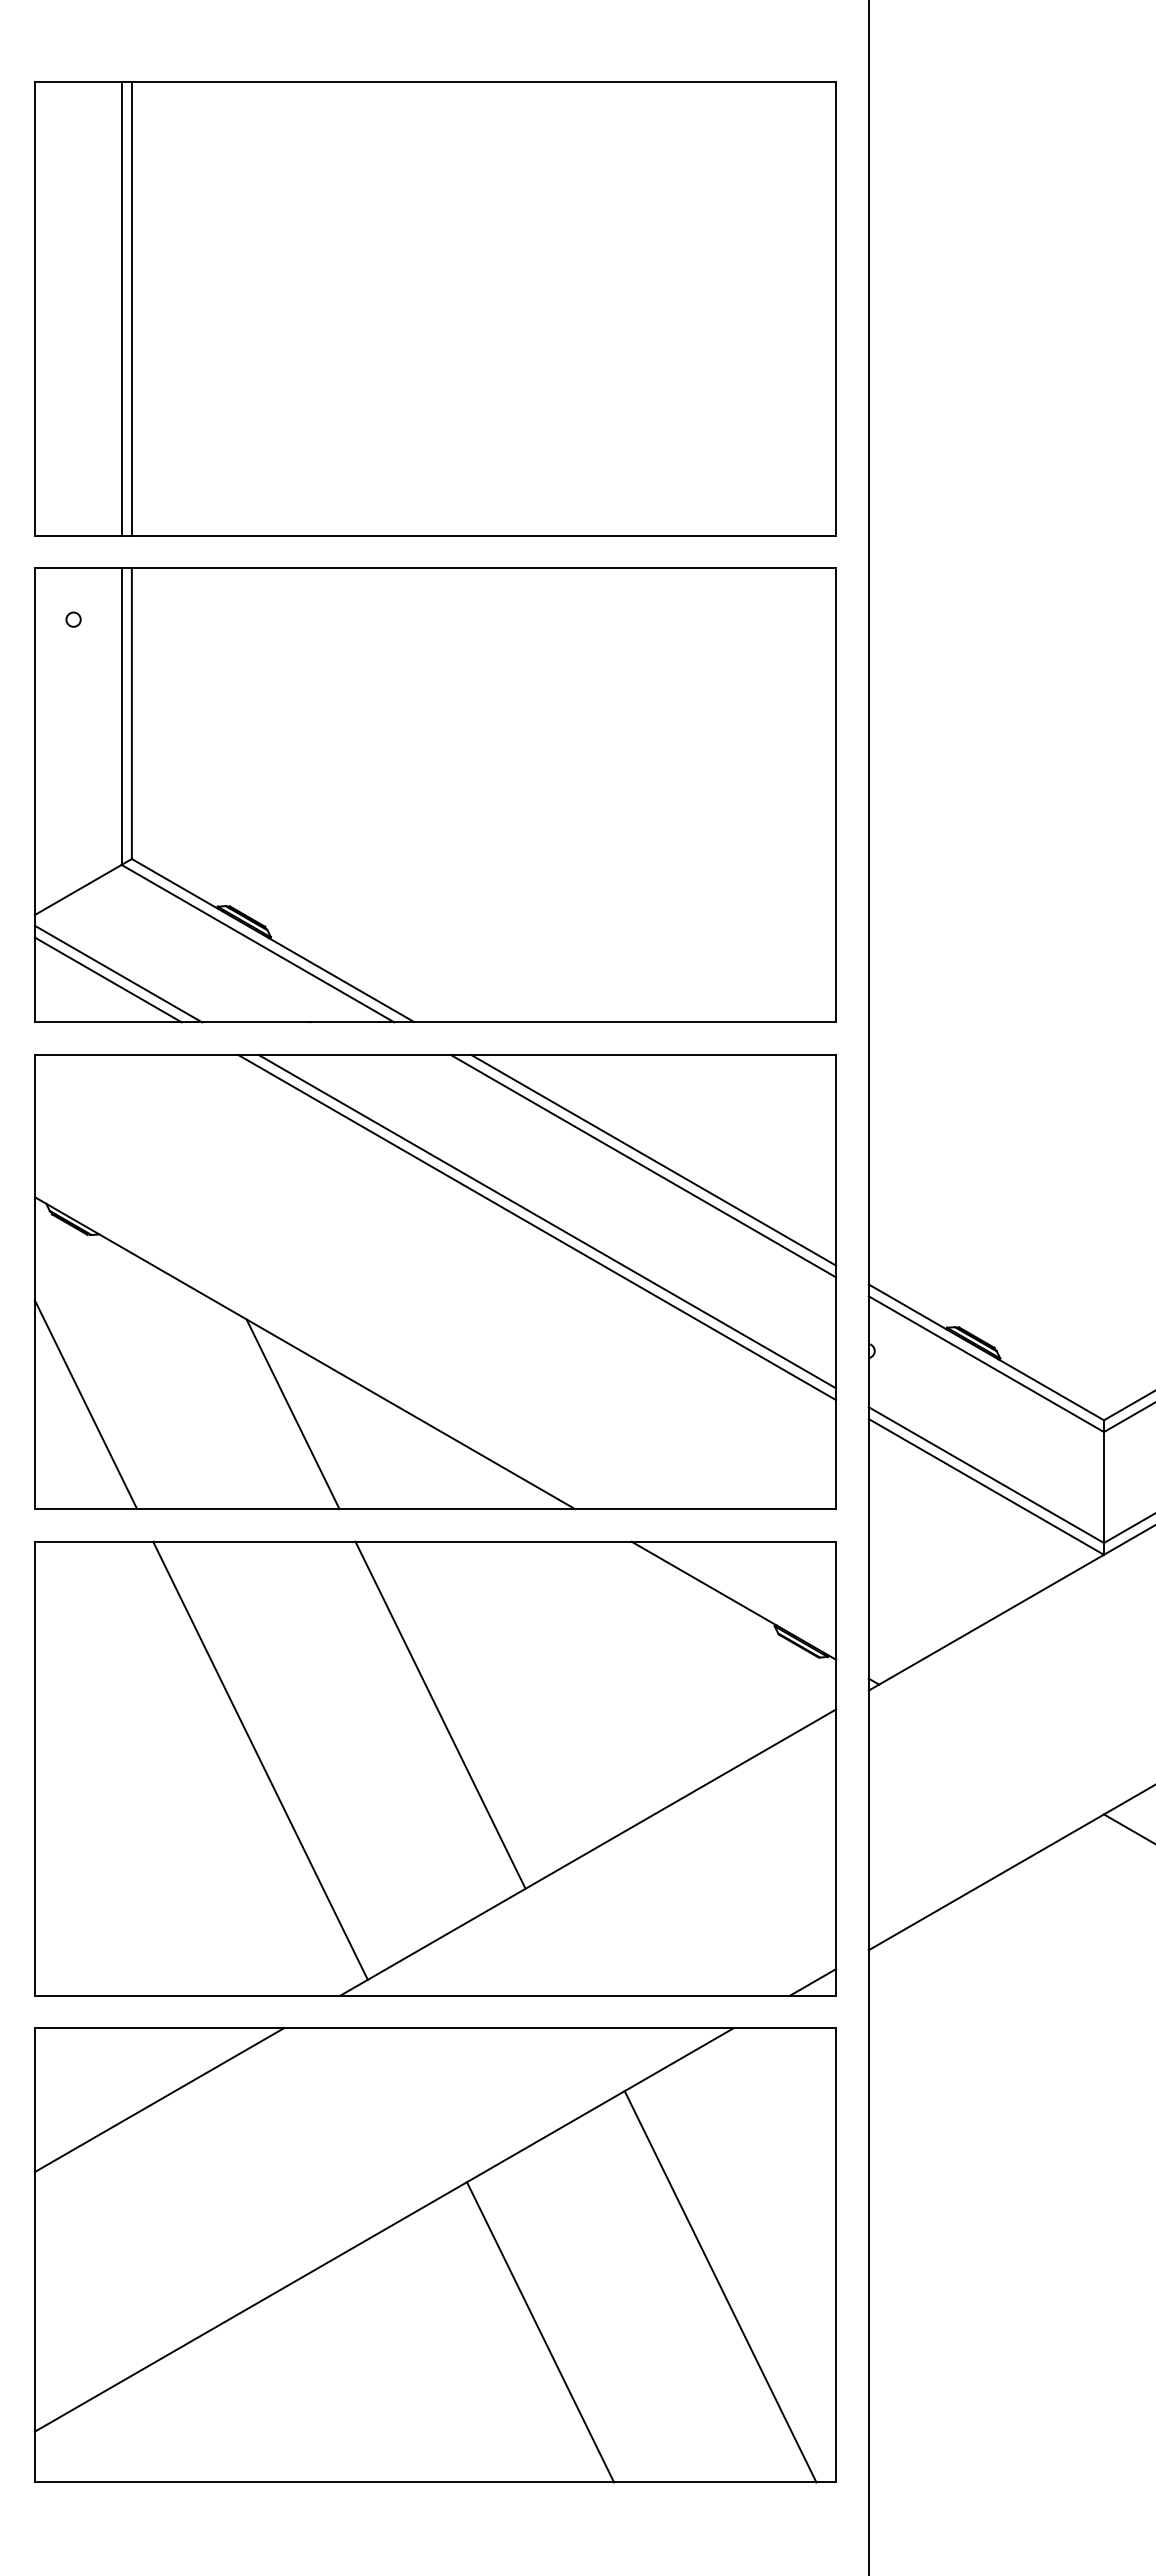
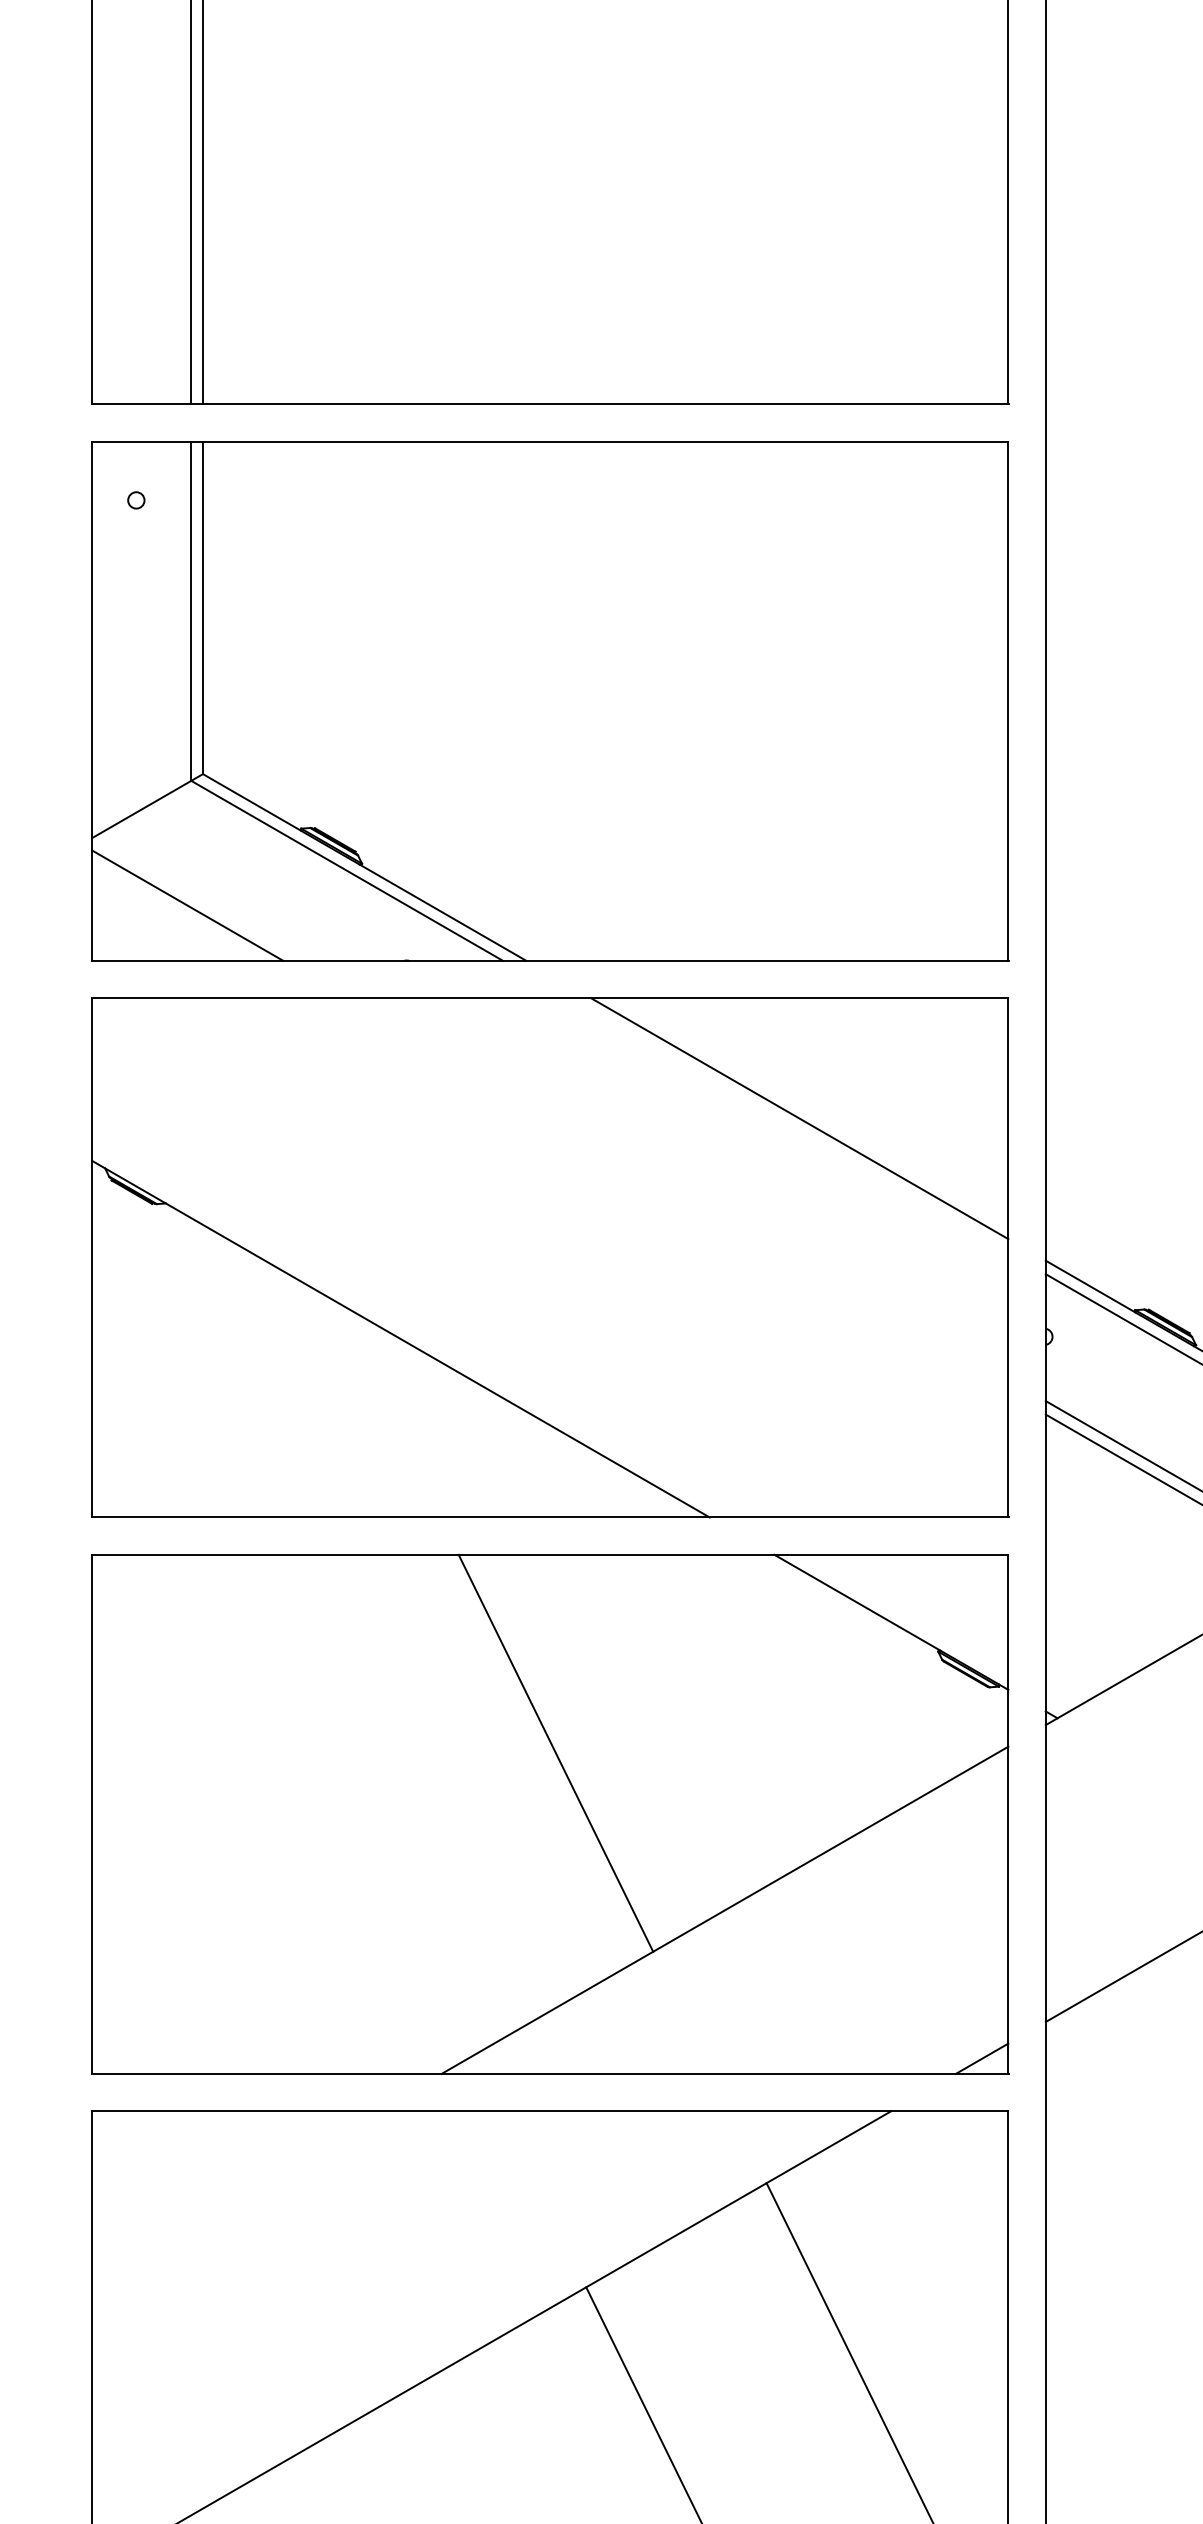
line: (107, 979) -> (175, 911), removed
line: (643, 1166) -> (788, 1125), removed
line: (547, 1221) -> (678, 1188), removed
line: (537, 1227) -> (666, 1195), removed
line: (85, 1404) -> (149, 1397), removed
line: (292, 1414) -> (386, 1409), removed
line: (260, 1760) -> (350, 1805), removed
line: (158, 2100) -> (233, 2193), removed

